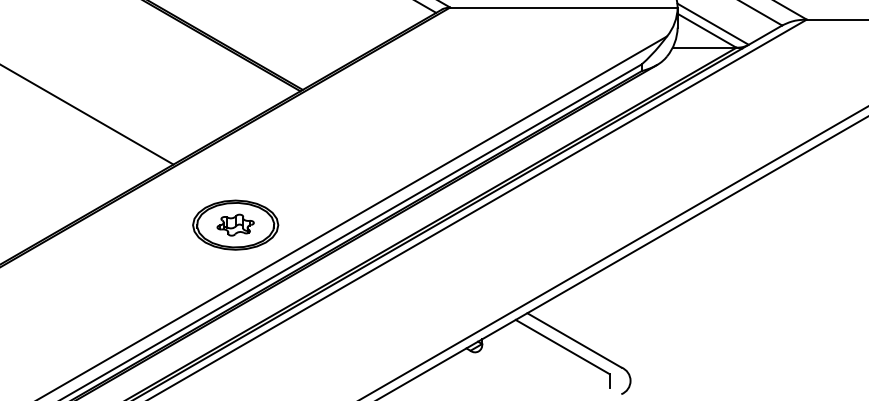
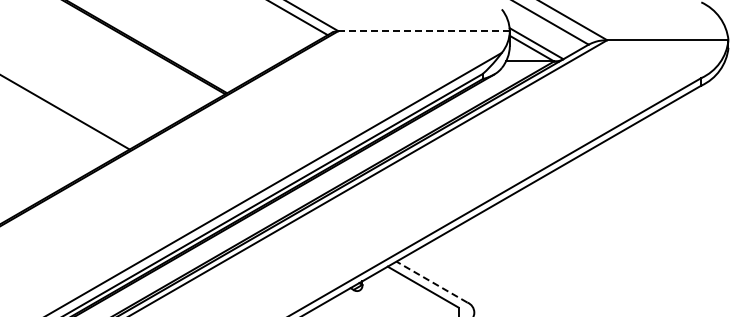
line: (564, 8) -> (424, 31), solid -> dashed
part: (235, 224) -> (176, 194), removed
line: (573, 340) -> (431, 282), solid -> dashed

